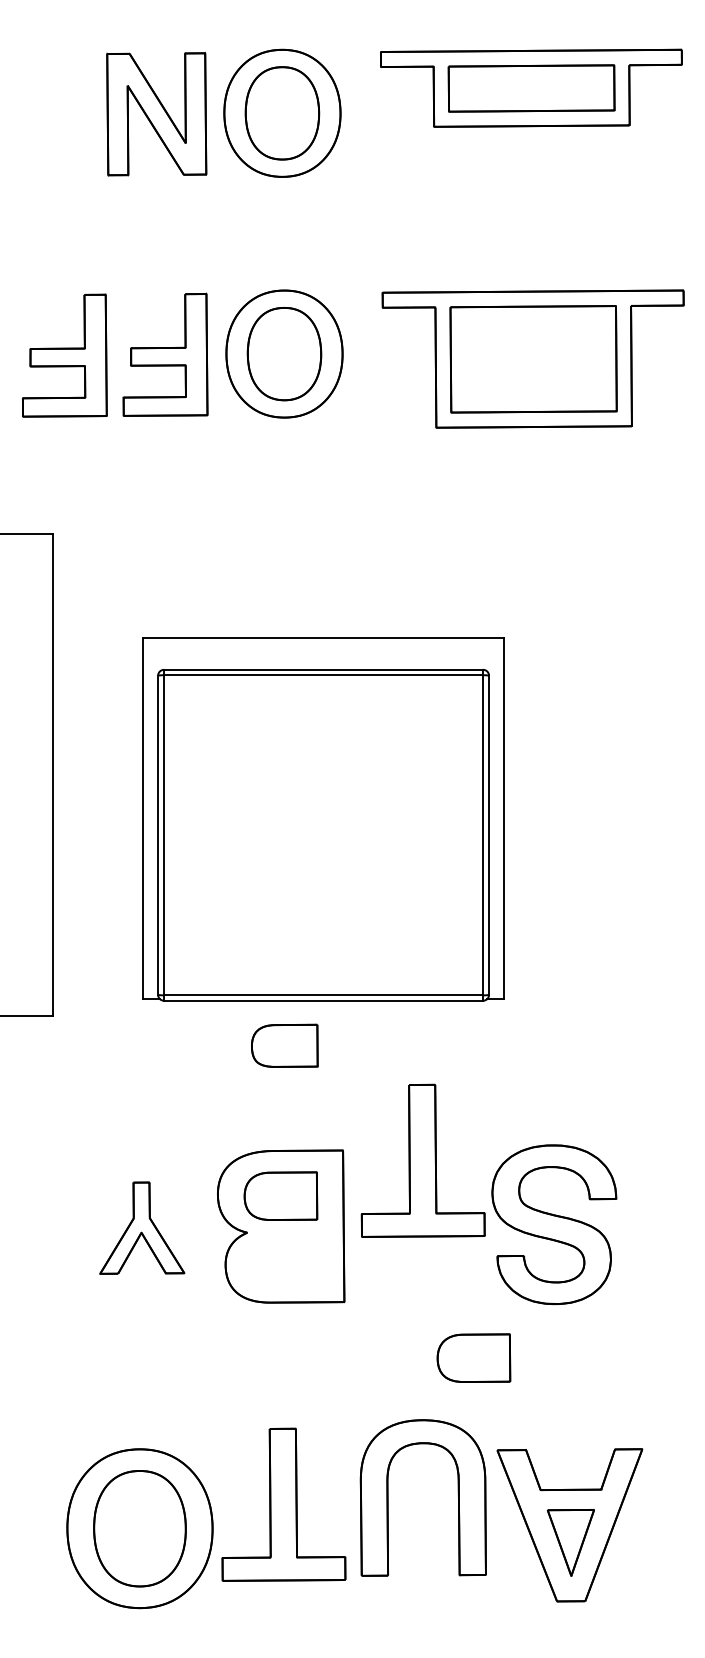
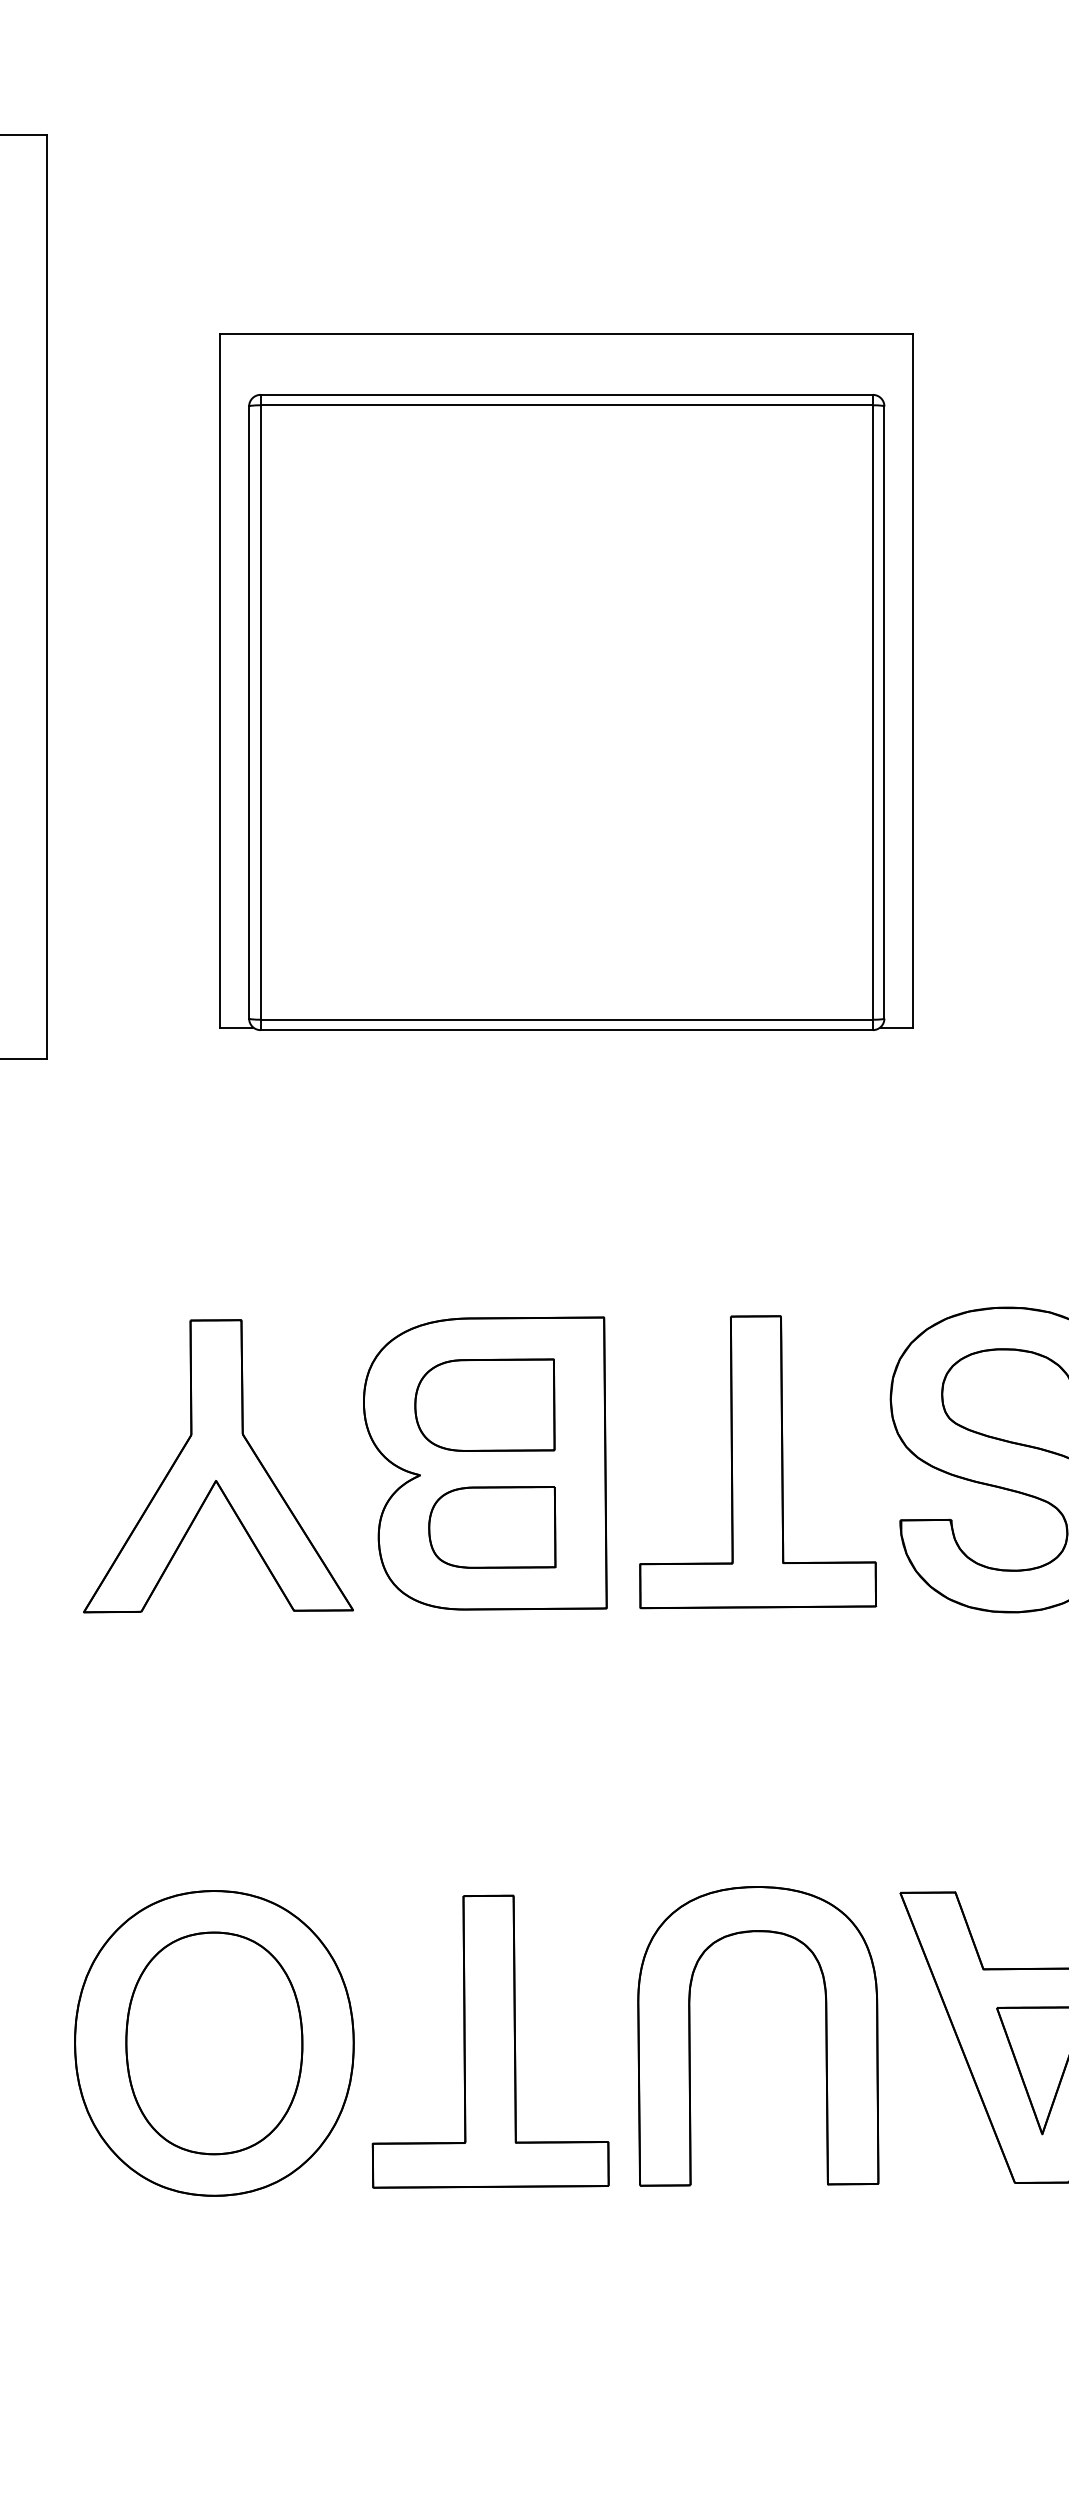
part: (284, 1045) -> (491, 1526), moved
part: (422, 1160) -> (756, 1461), moved
part: (142, 1228) -> (219, 1467), size x1.67
part: (473, 1357) -> (854, 1714), removed
part: (388, 1497) -> (691, 2035), moved
part: (283, 1504) -> (489, 2041), moved

